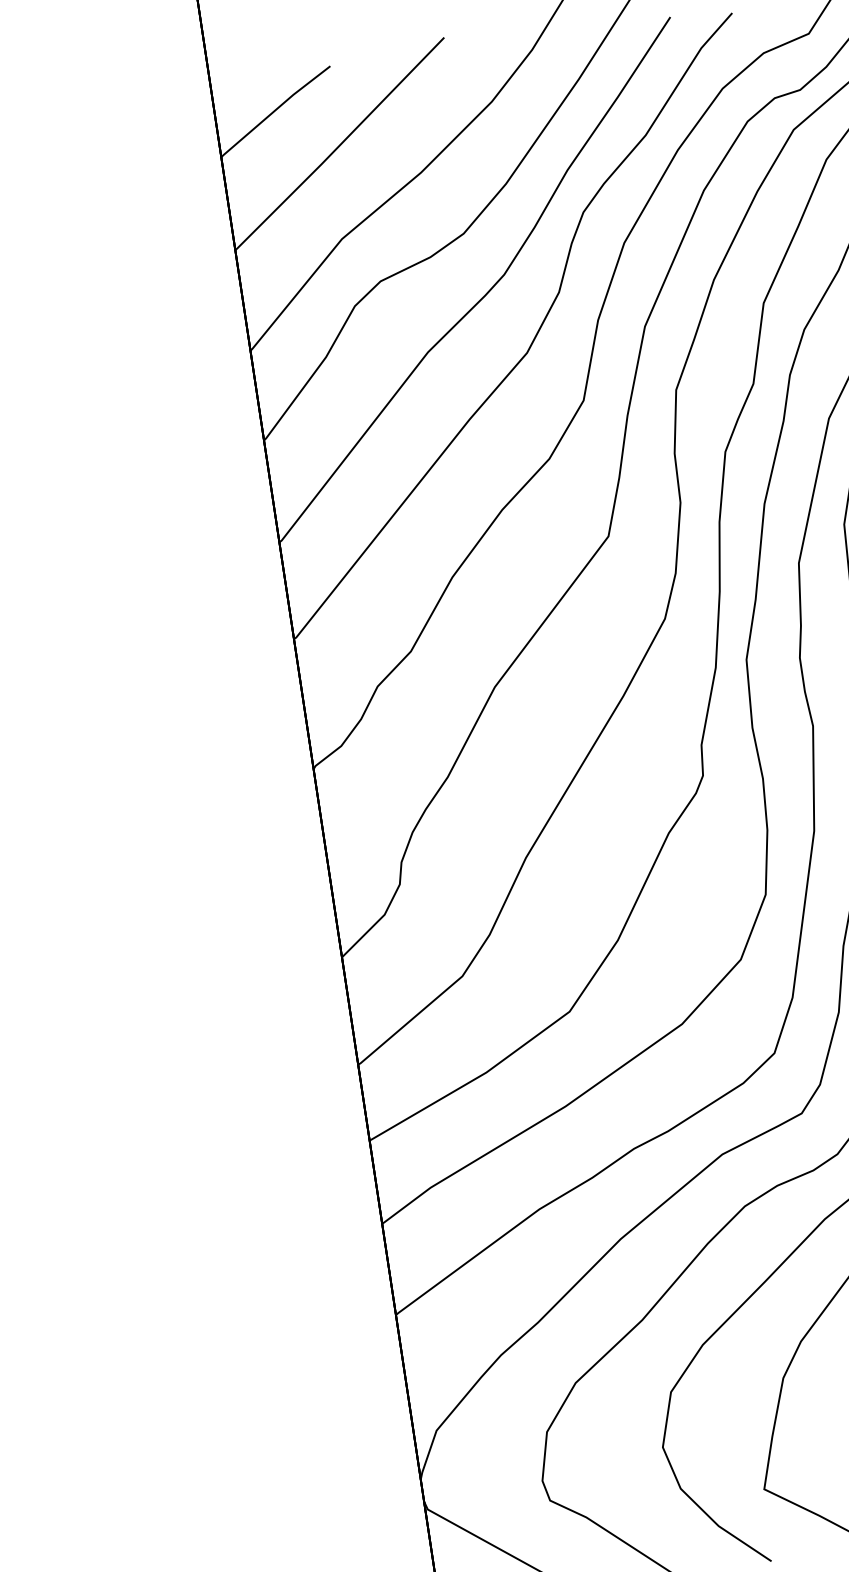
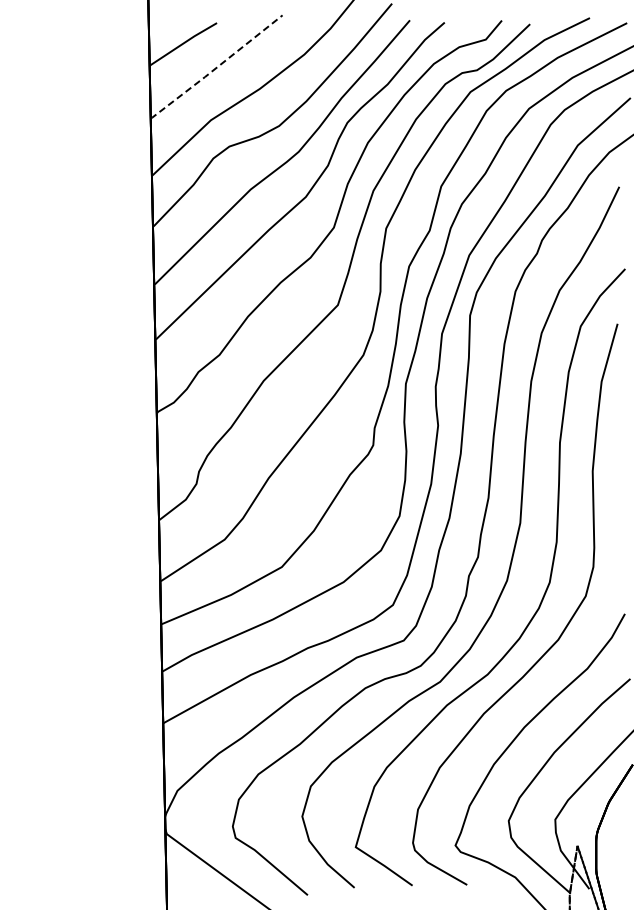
line: (339, 144) -> (216, 67), solid -> dashed

